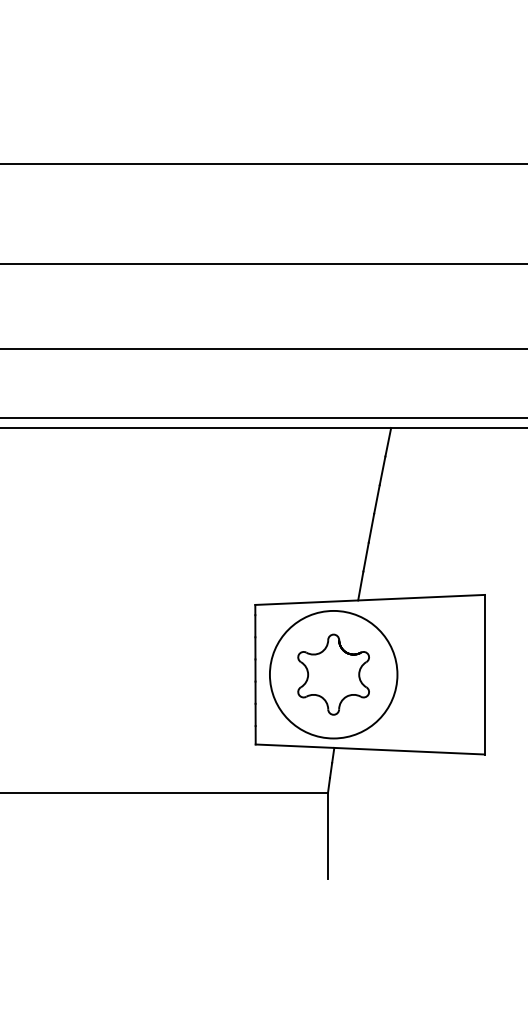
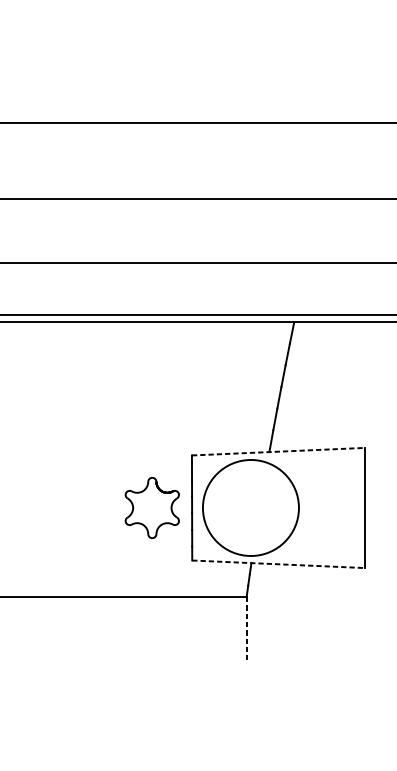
line: (370, 599) -> (278, 451), solid -> dashed
part: (333, 674) -> (152, 507), moved
line: (370, 749) -> (278, 564), solid -> dashed
line: (327, 836) -> (246, 629), solid -> dashed

